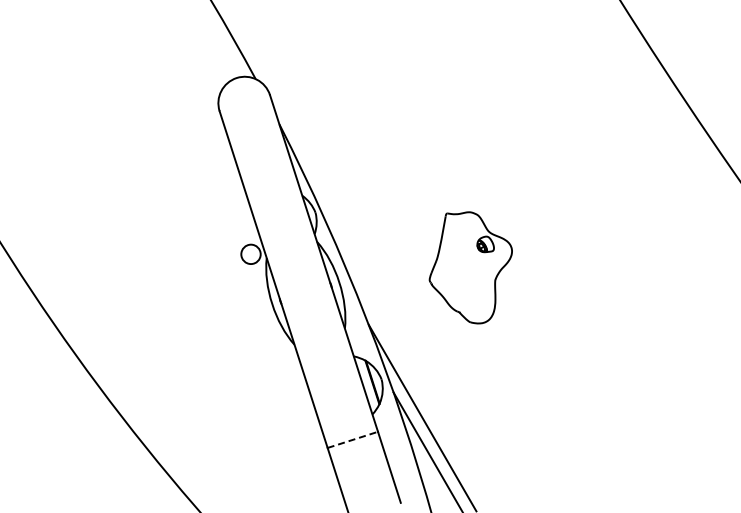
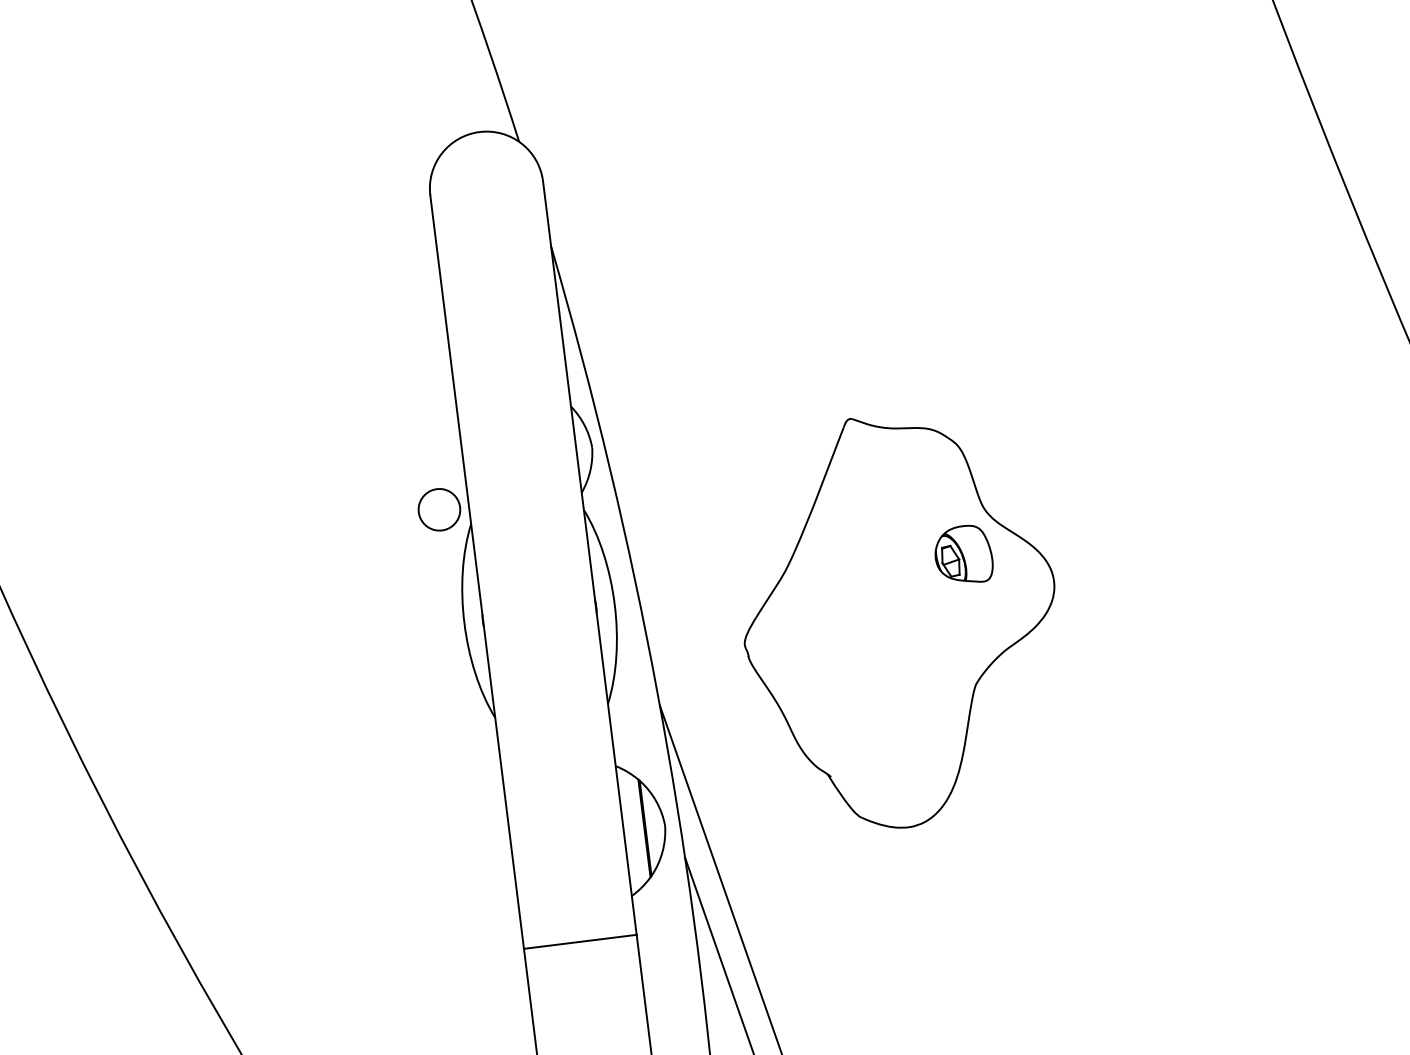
part: (470, 267) -> (897, 625), size x1.67
line: (353, 439) -> (581, 941), dashed -> solid

